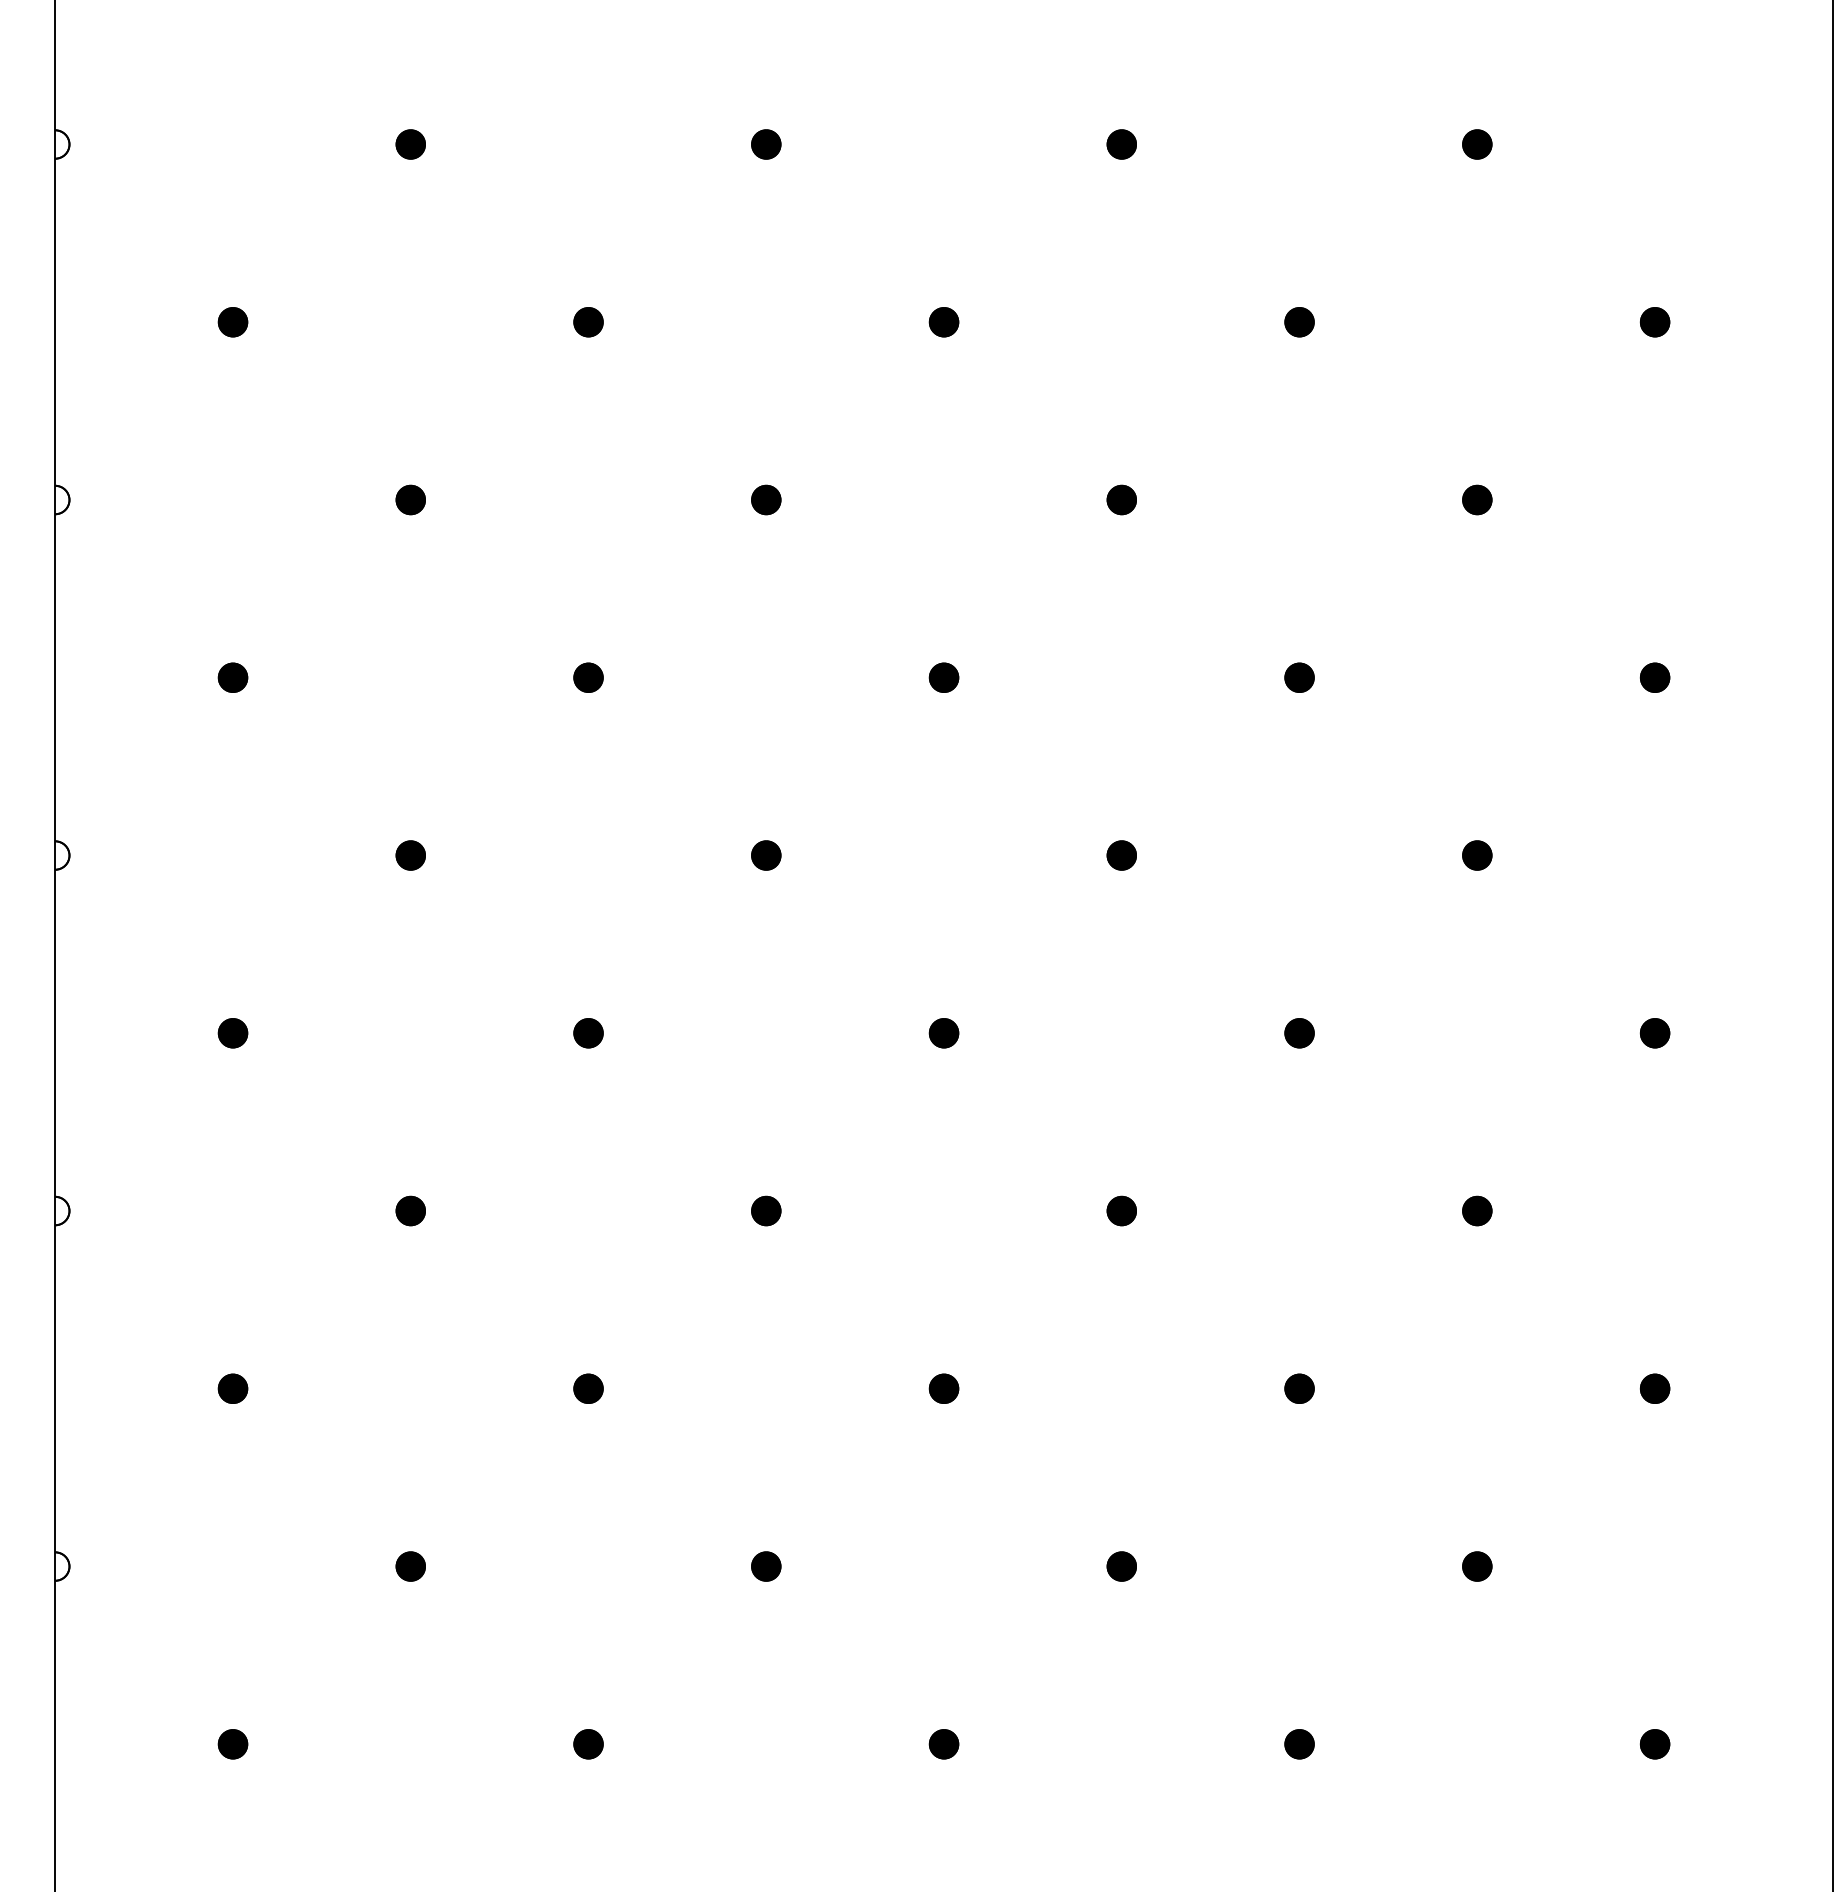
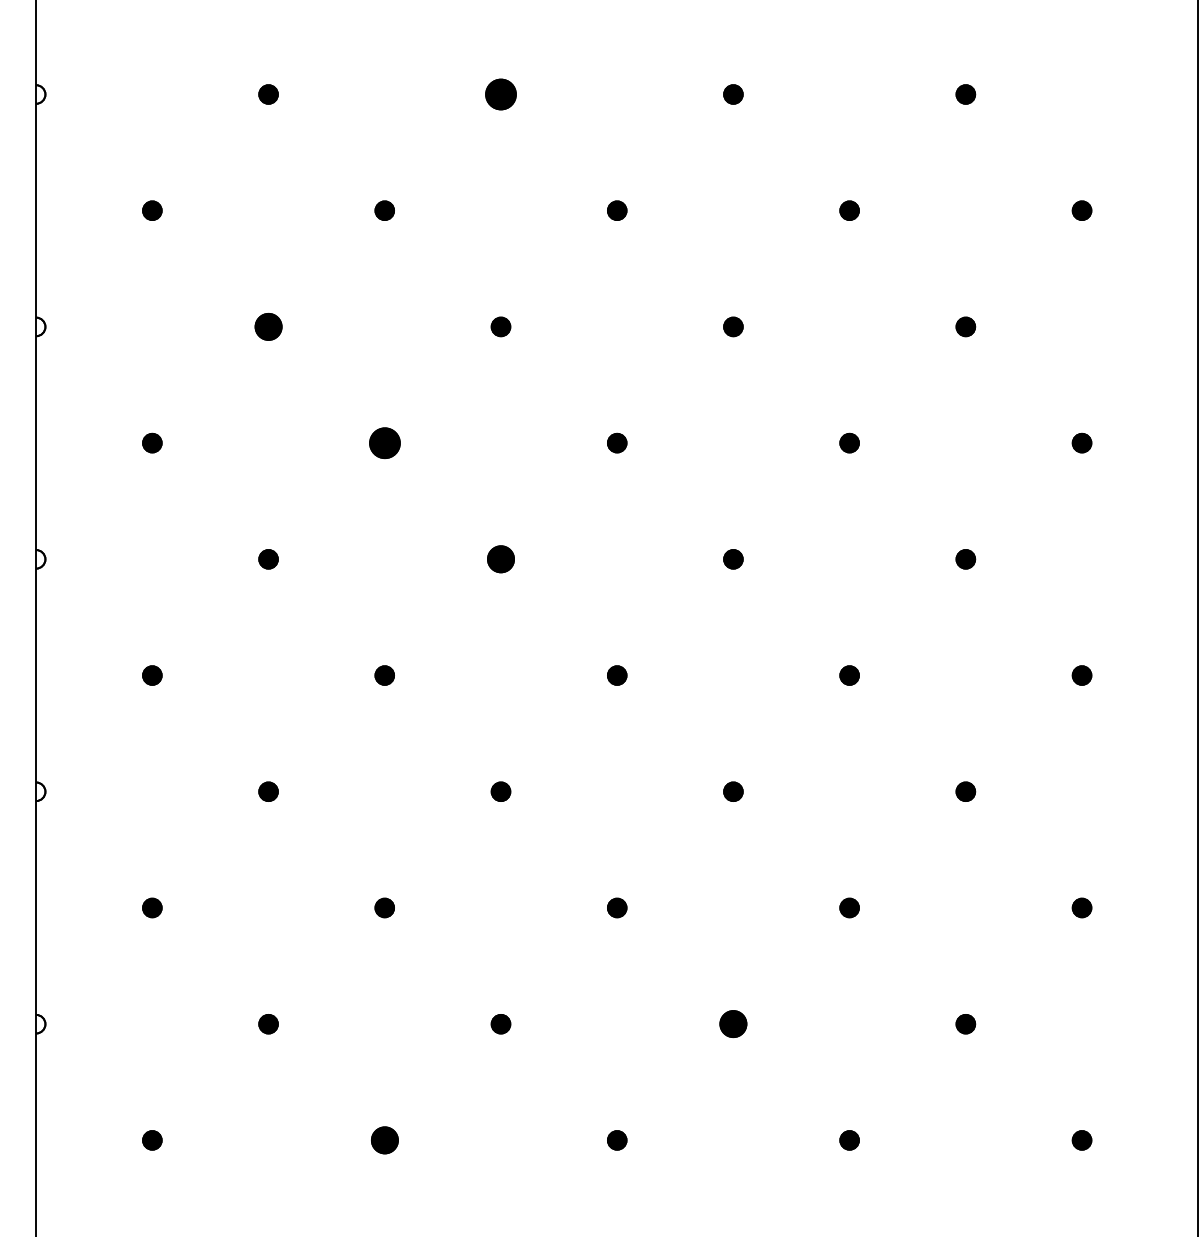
part: (765, 144) -> (500, 94), size x1.6
part: (410, 499) -> (268, 326), size x1.4
part: (588, 676) -> (384, 442), size x1.6
part: (765, 855) -> (500, 559), size x1.4
part: (1121, 1567) -> (733, 1024), size x1.4
part: (588, 1744) -> (384, 1140), size x1.4

